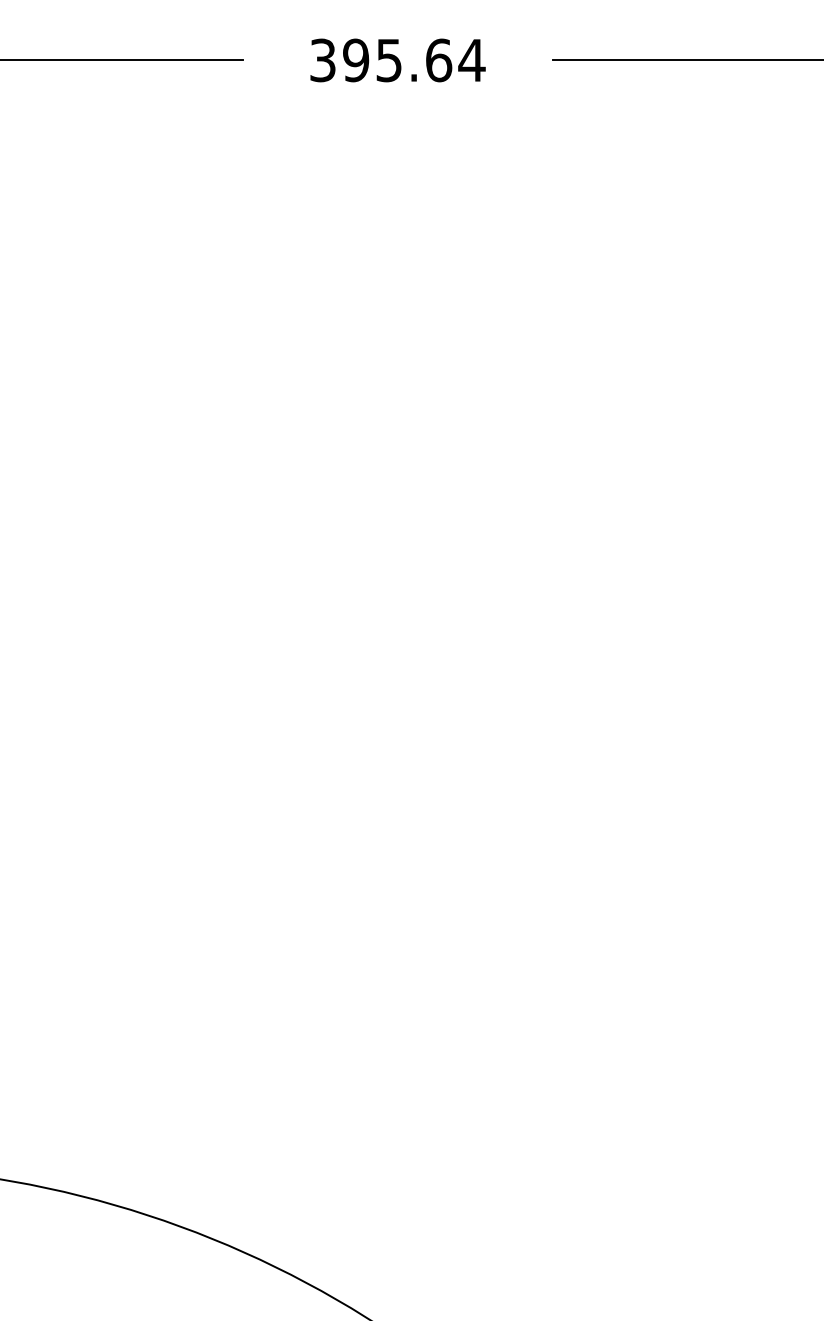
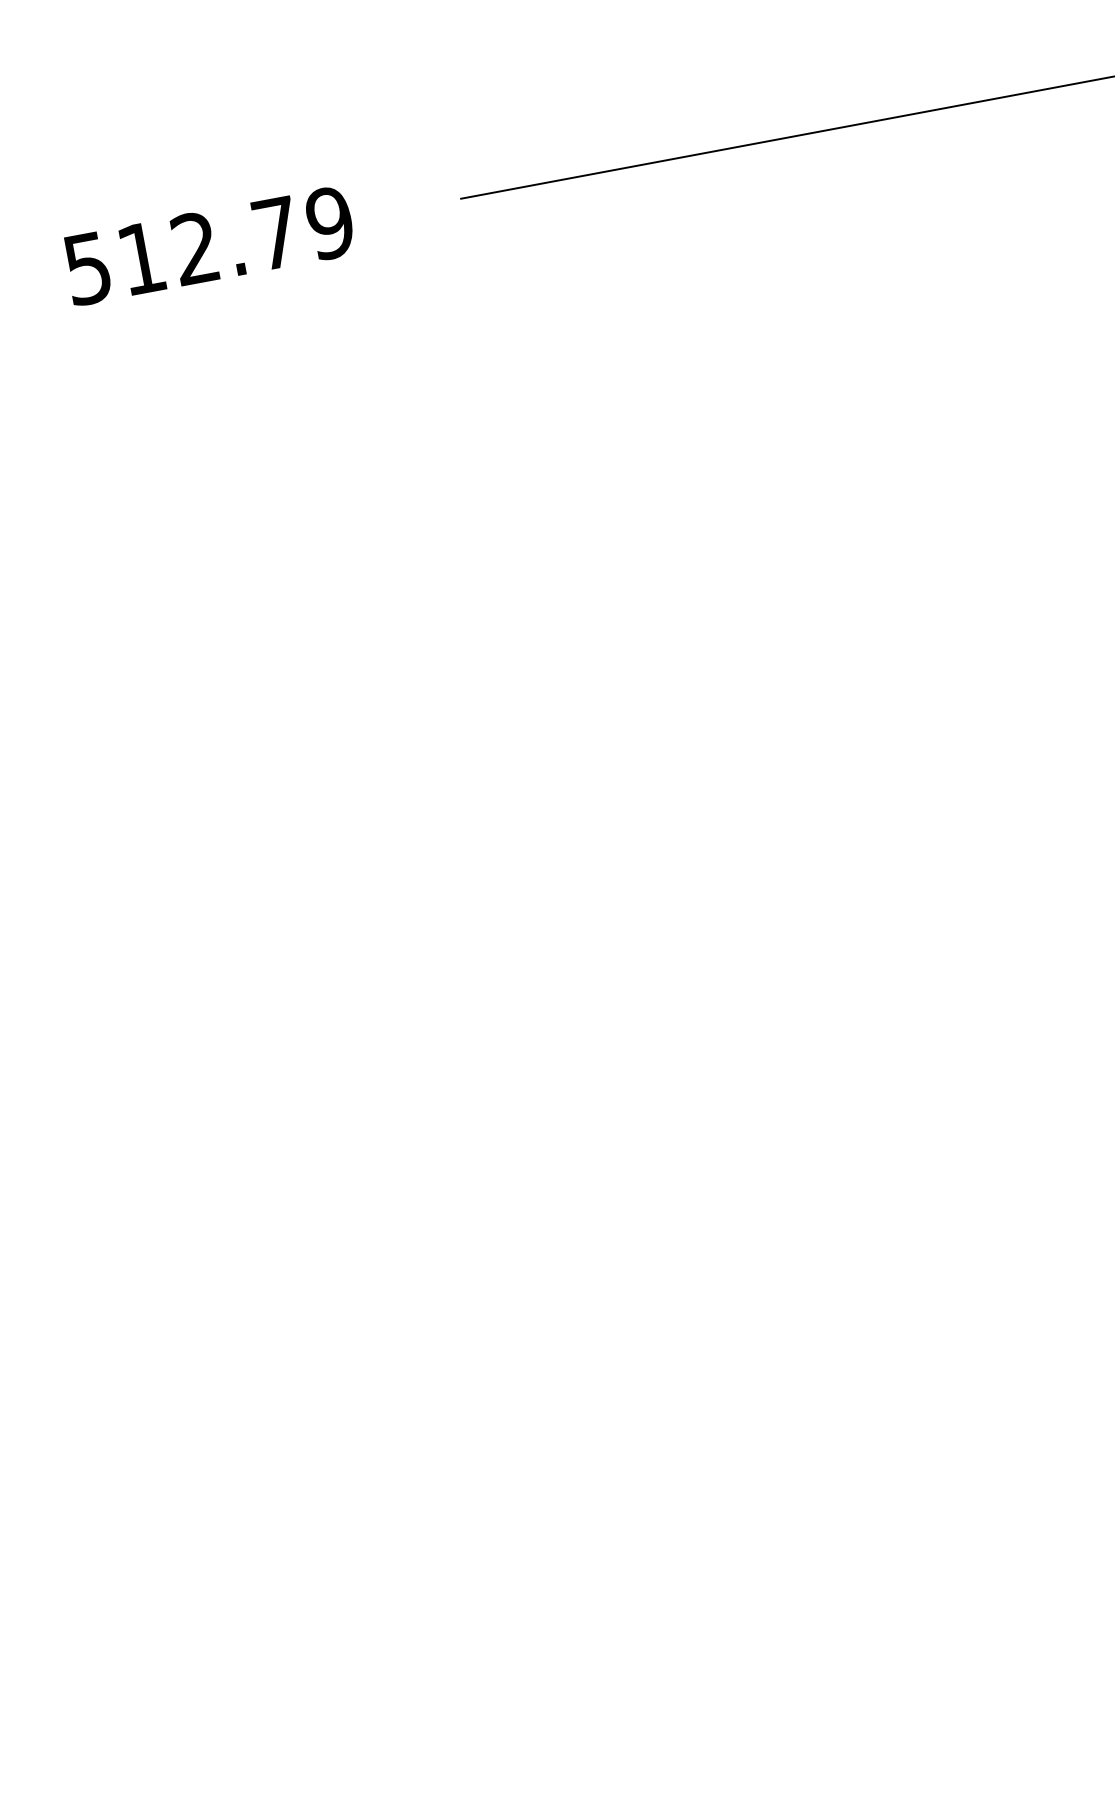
text: (398, 60) -> (210, 245), 395.64 -> 512.79

